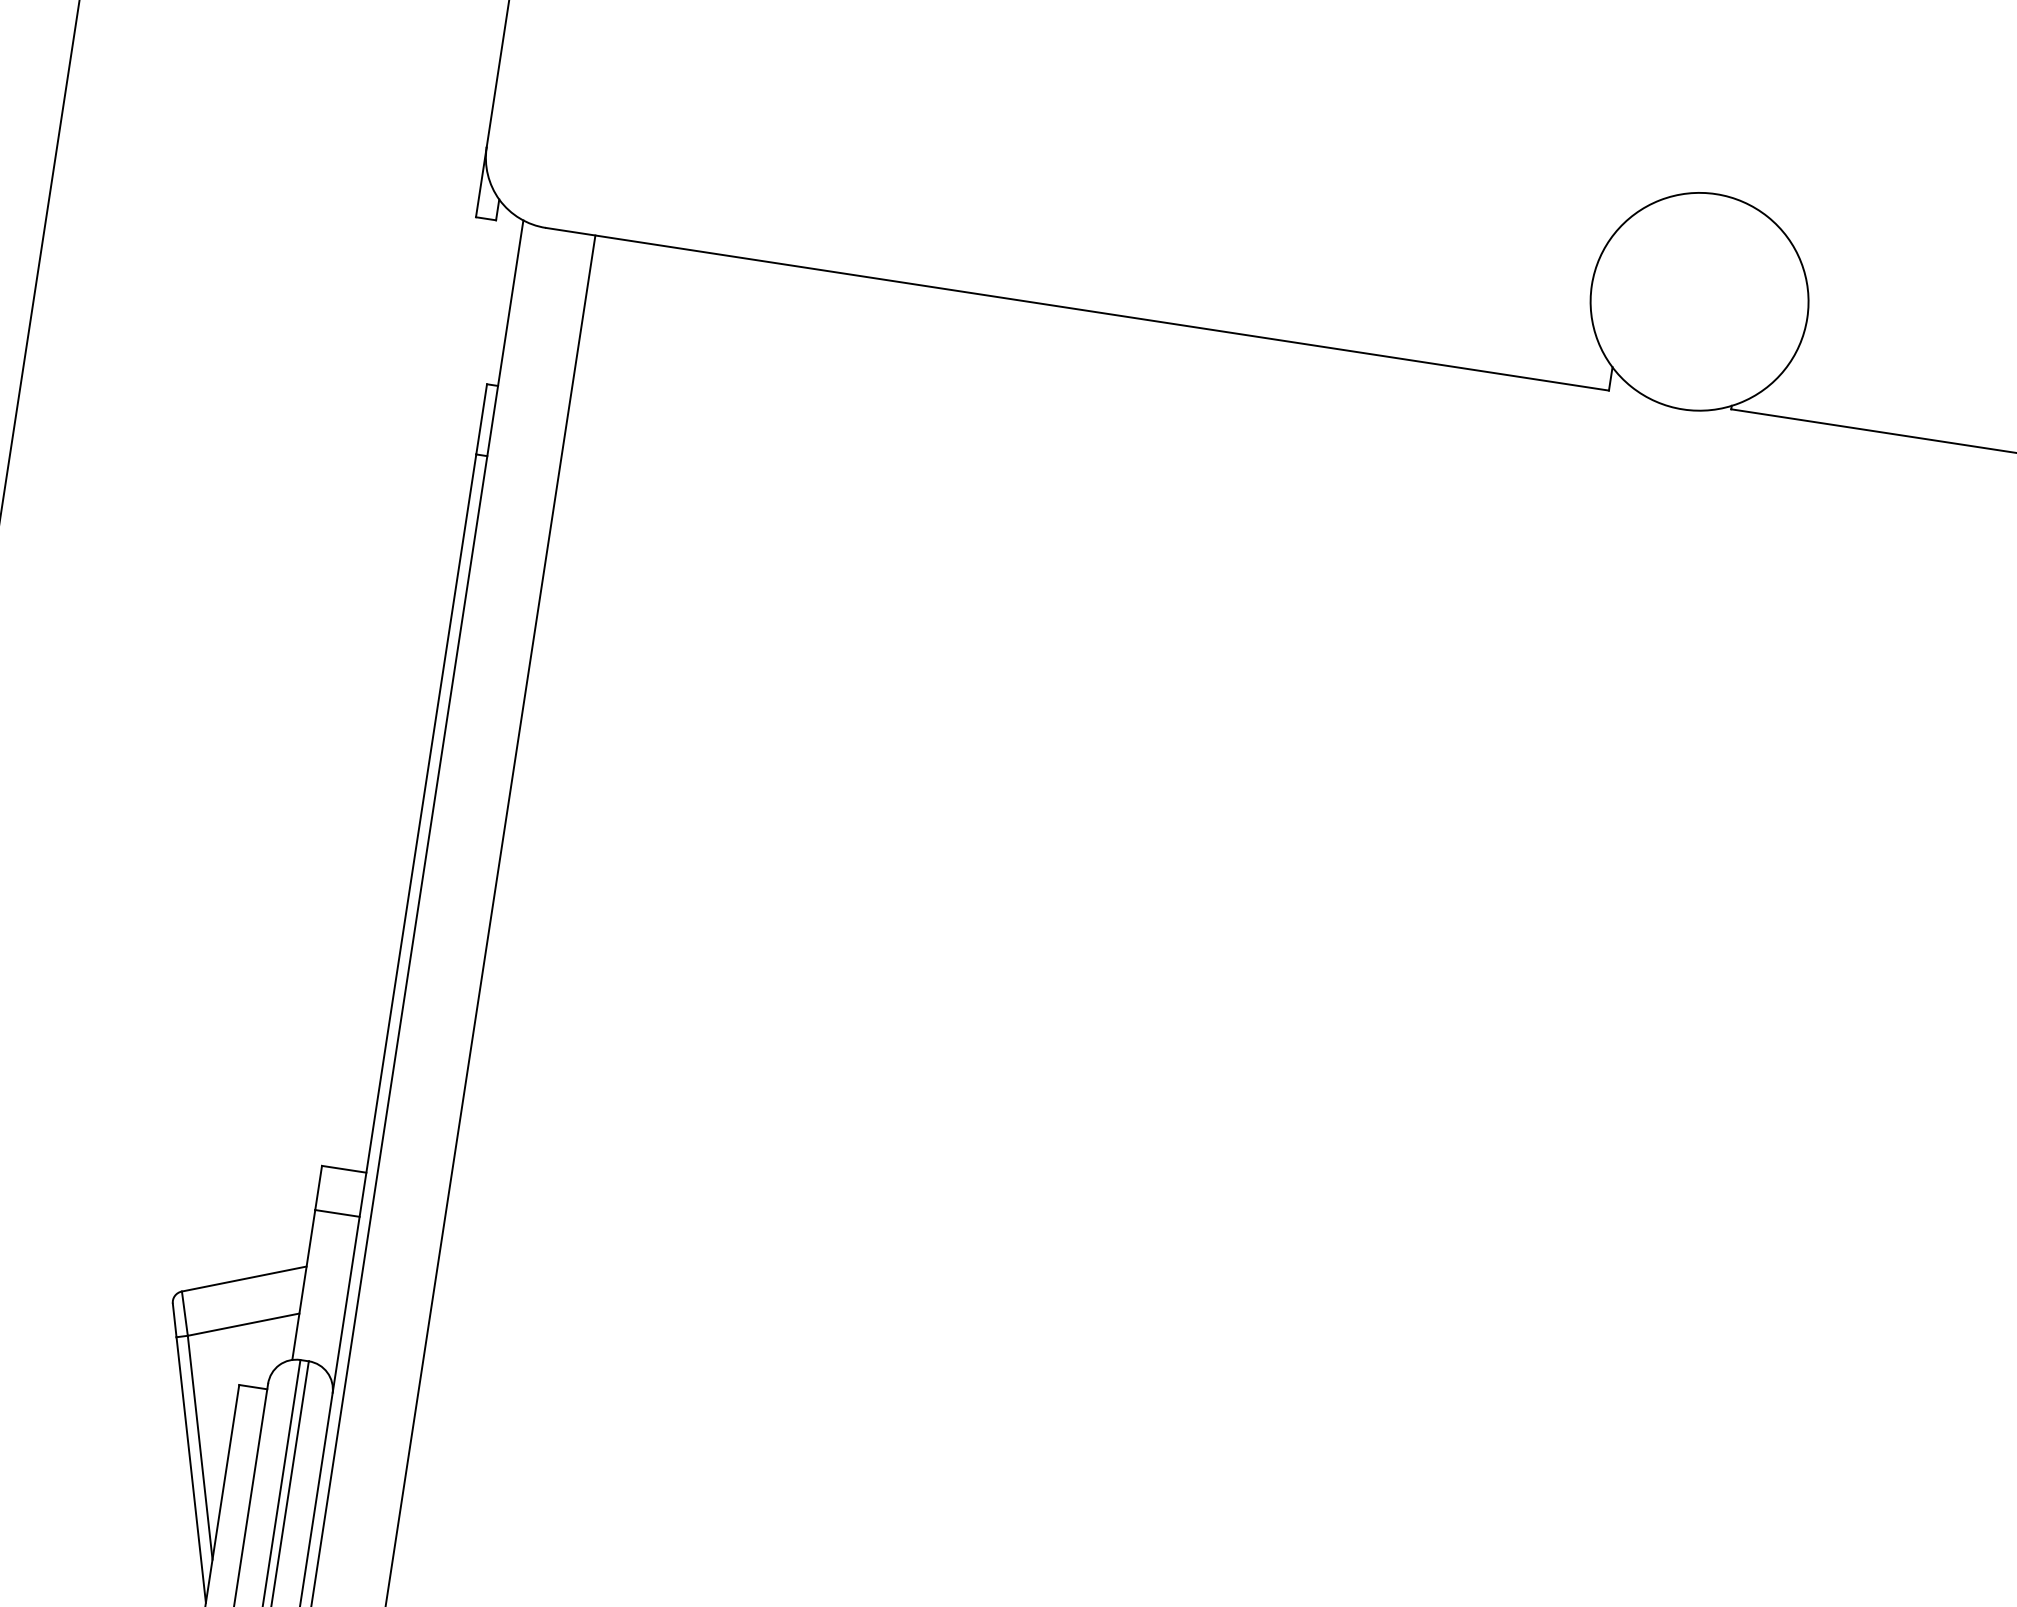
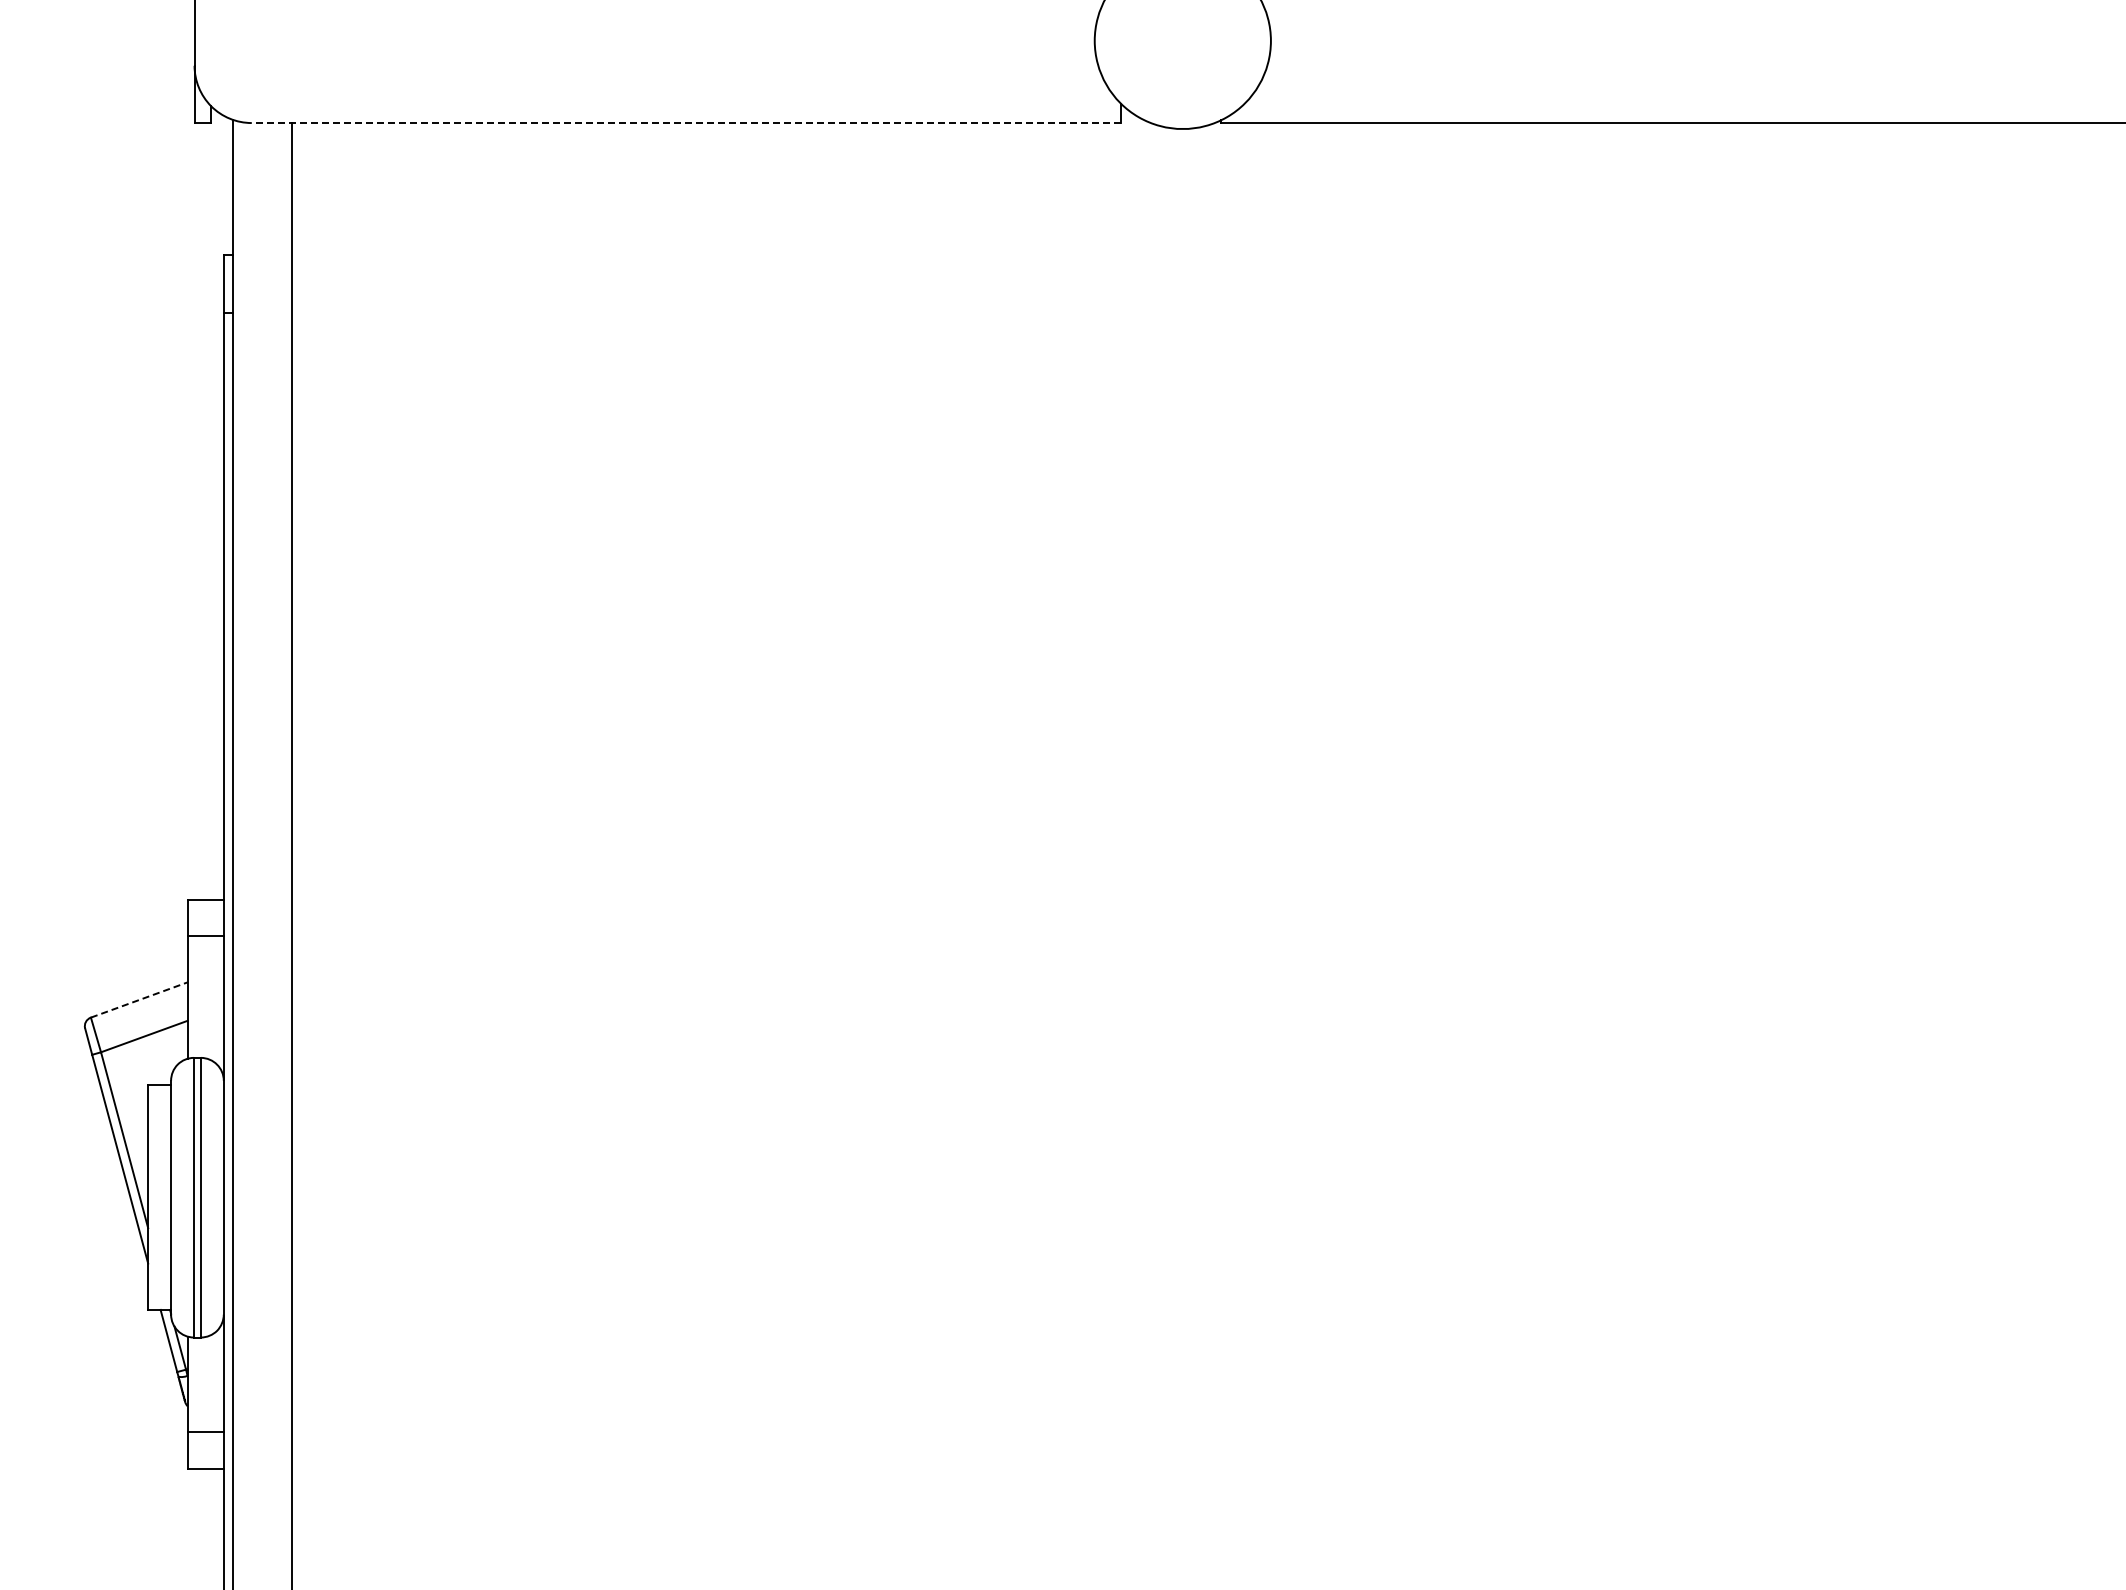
line: (1077, 309) -> (686, 123), solid -> dashed
line: (244, 1278) -> (139, 999), solid -> dashed

